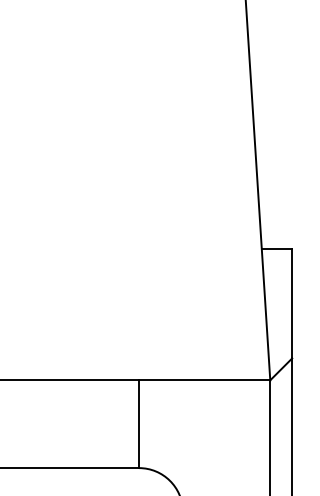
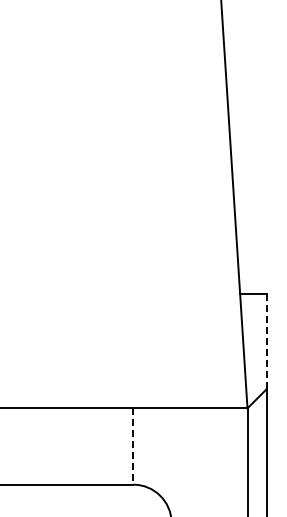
line: (292, 303) -> (266, 341), solid -> dashed
line: (139, 425) -> (133, 447), solid -> dashed

